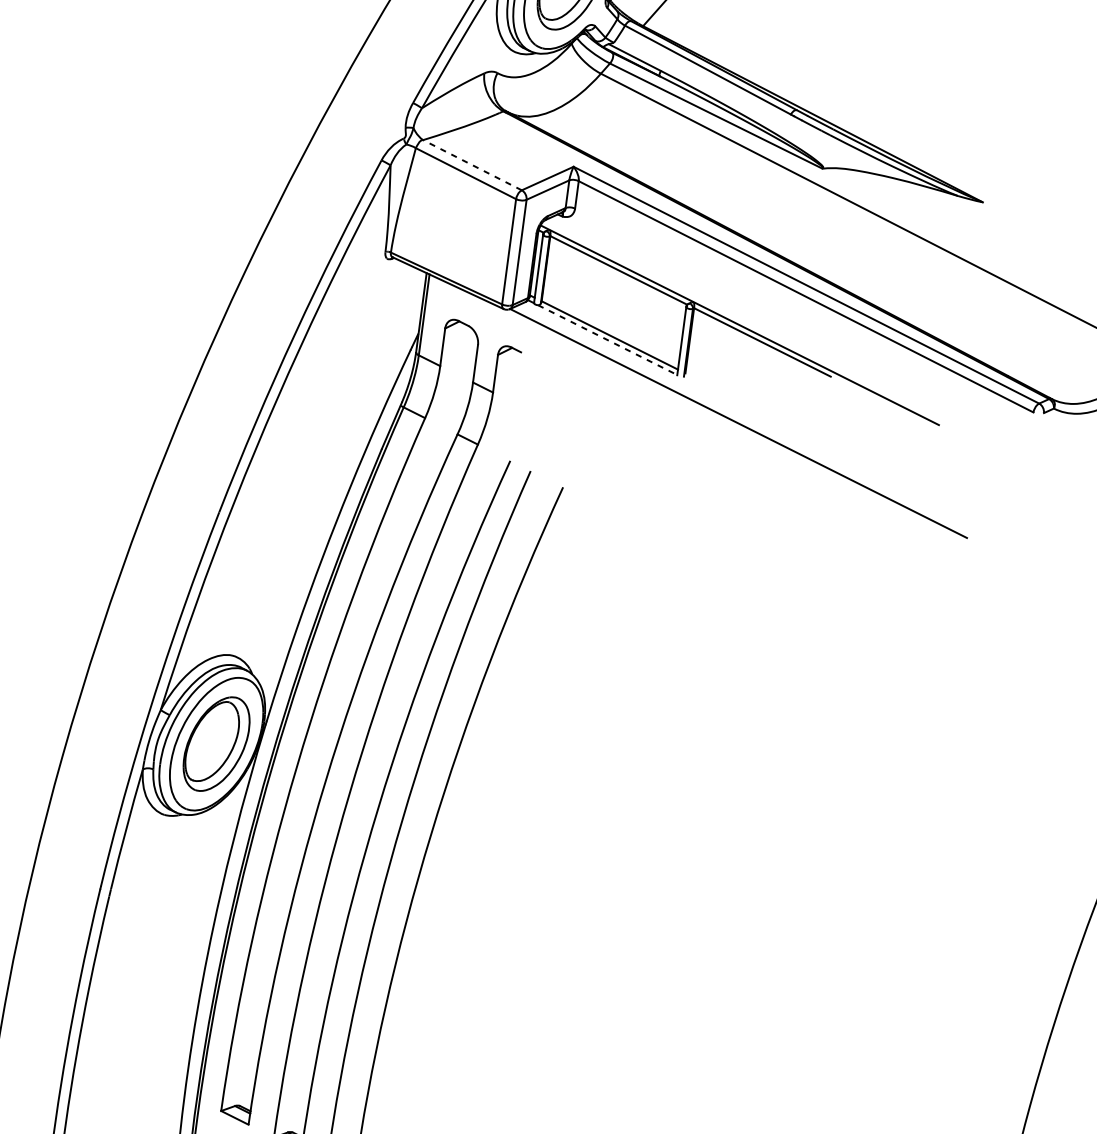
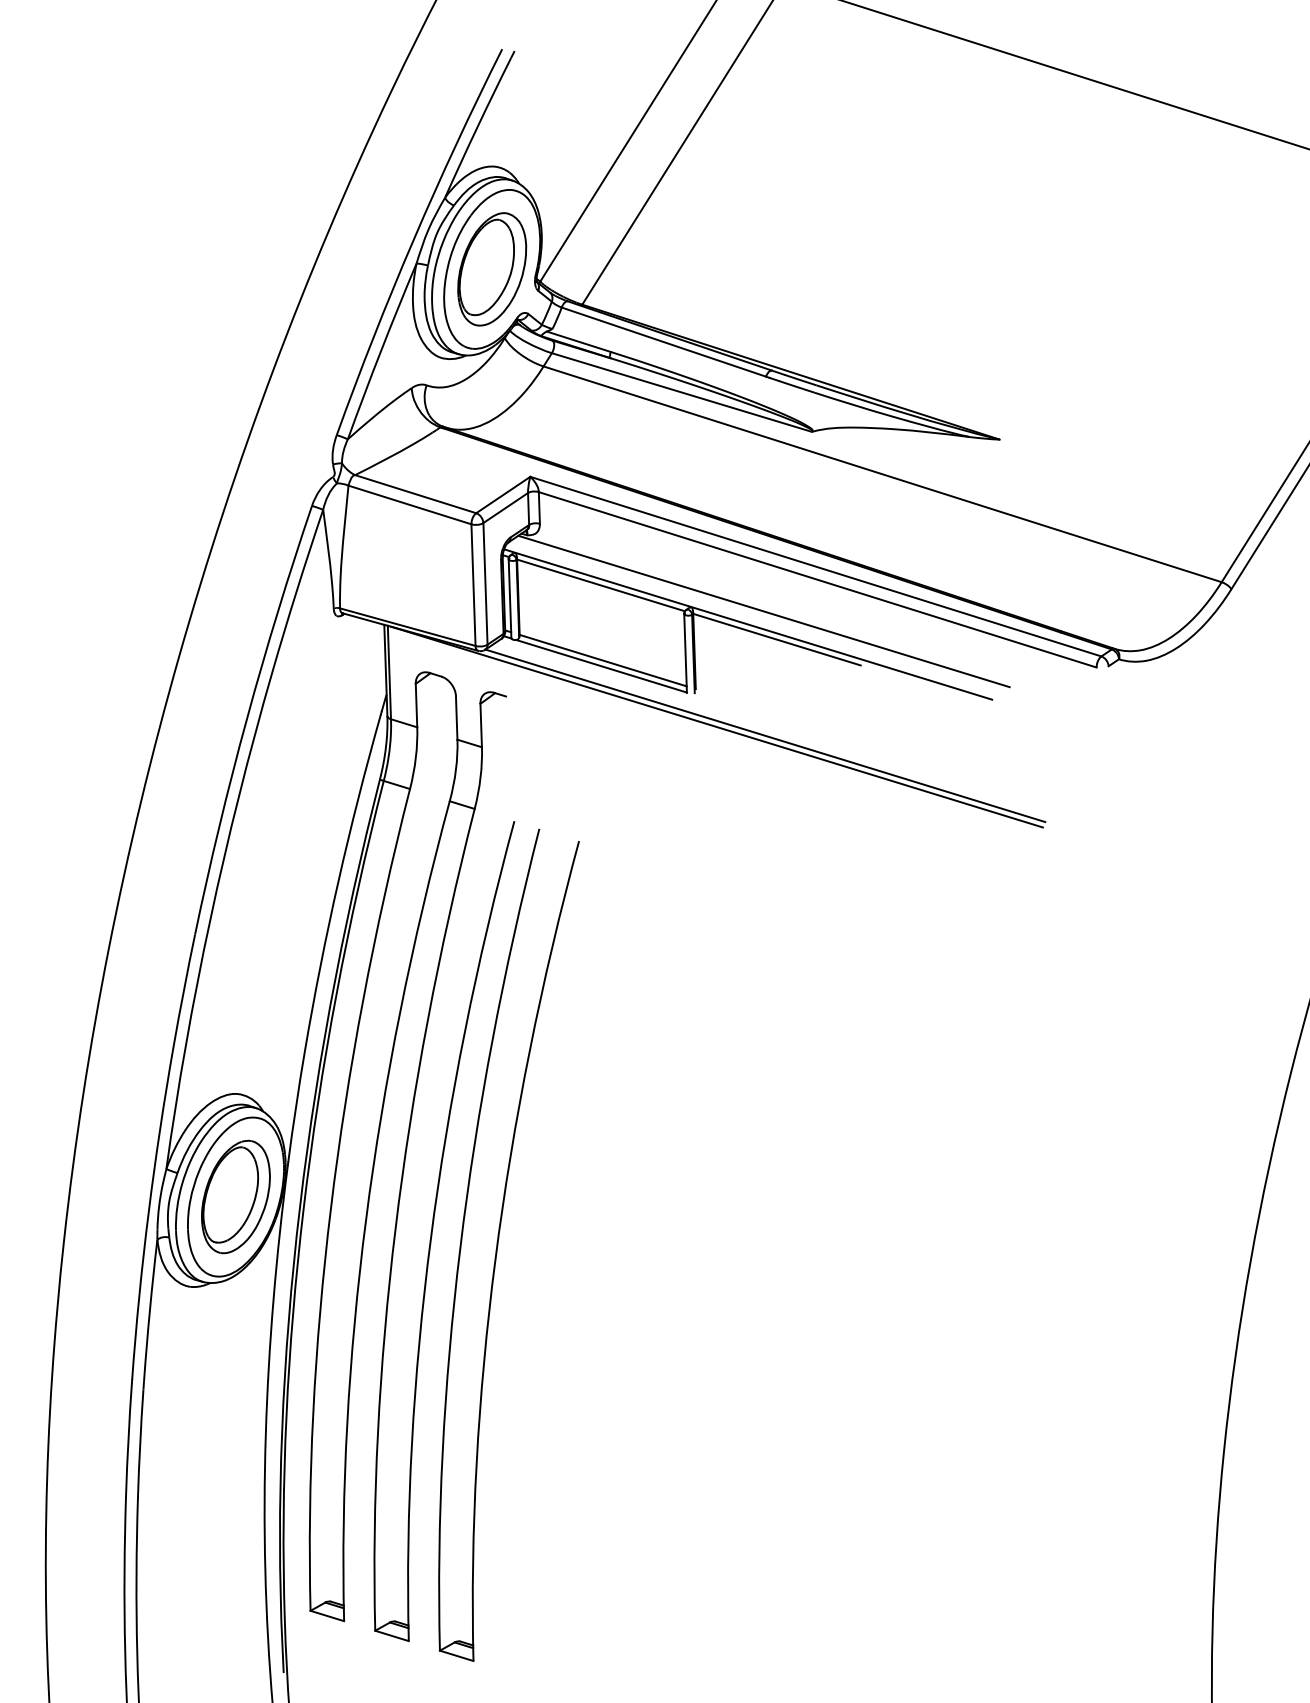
line: (472, 165) -> (415, 494), dashed -> solid
line: (754, 316) -> (763, 611), added
line: (608, 340) -> (602, 666), dashed -> solid
line: (697, 408) -> (716, 726), added

